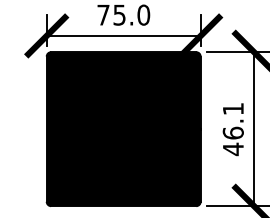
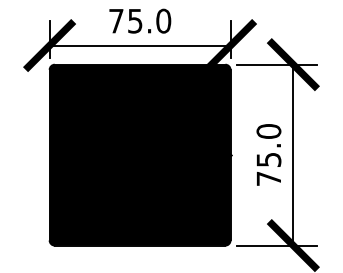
text: (232, 129) -> (268, 155), 46.1 -> 75.0

